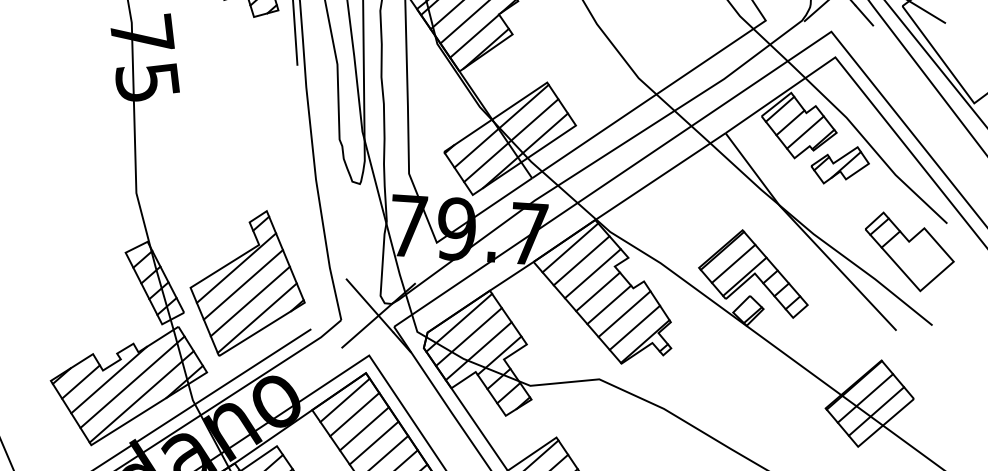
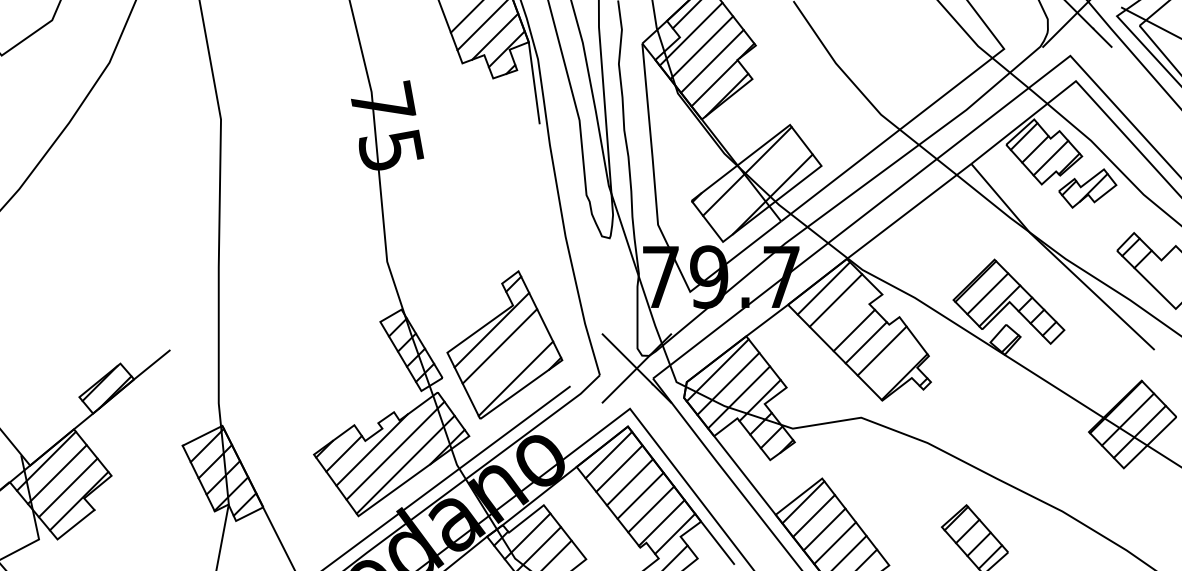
line: (510, 139) -> (757, 184), removed
line: (592, 273) -> (847, 312), removed
line: (249, 301) -> (507, 362), removed
line: (635, 327) -> (893, 363), removed

